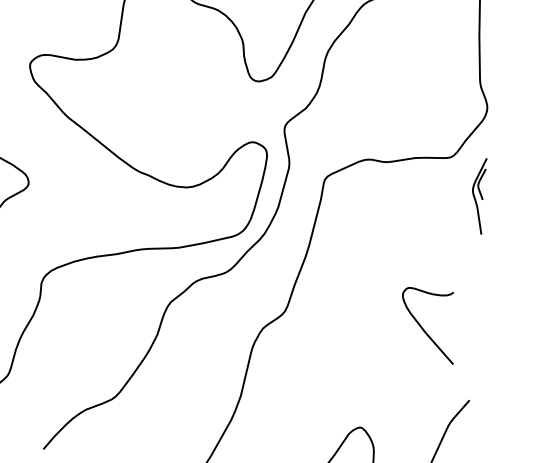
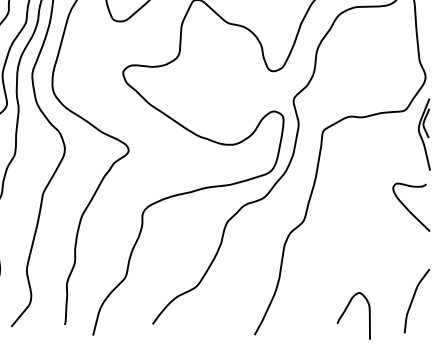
part: (478, 195) -> (424, 134), size x1.43
curve: (423, 326) -> (408, 208), moved

